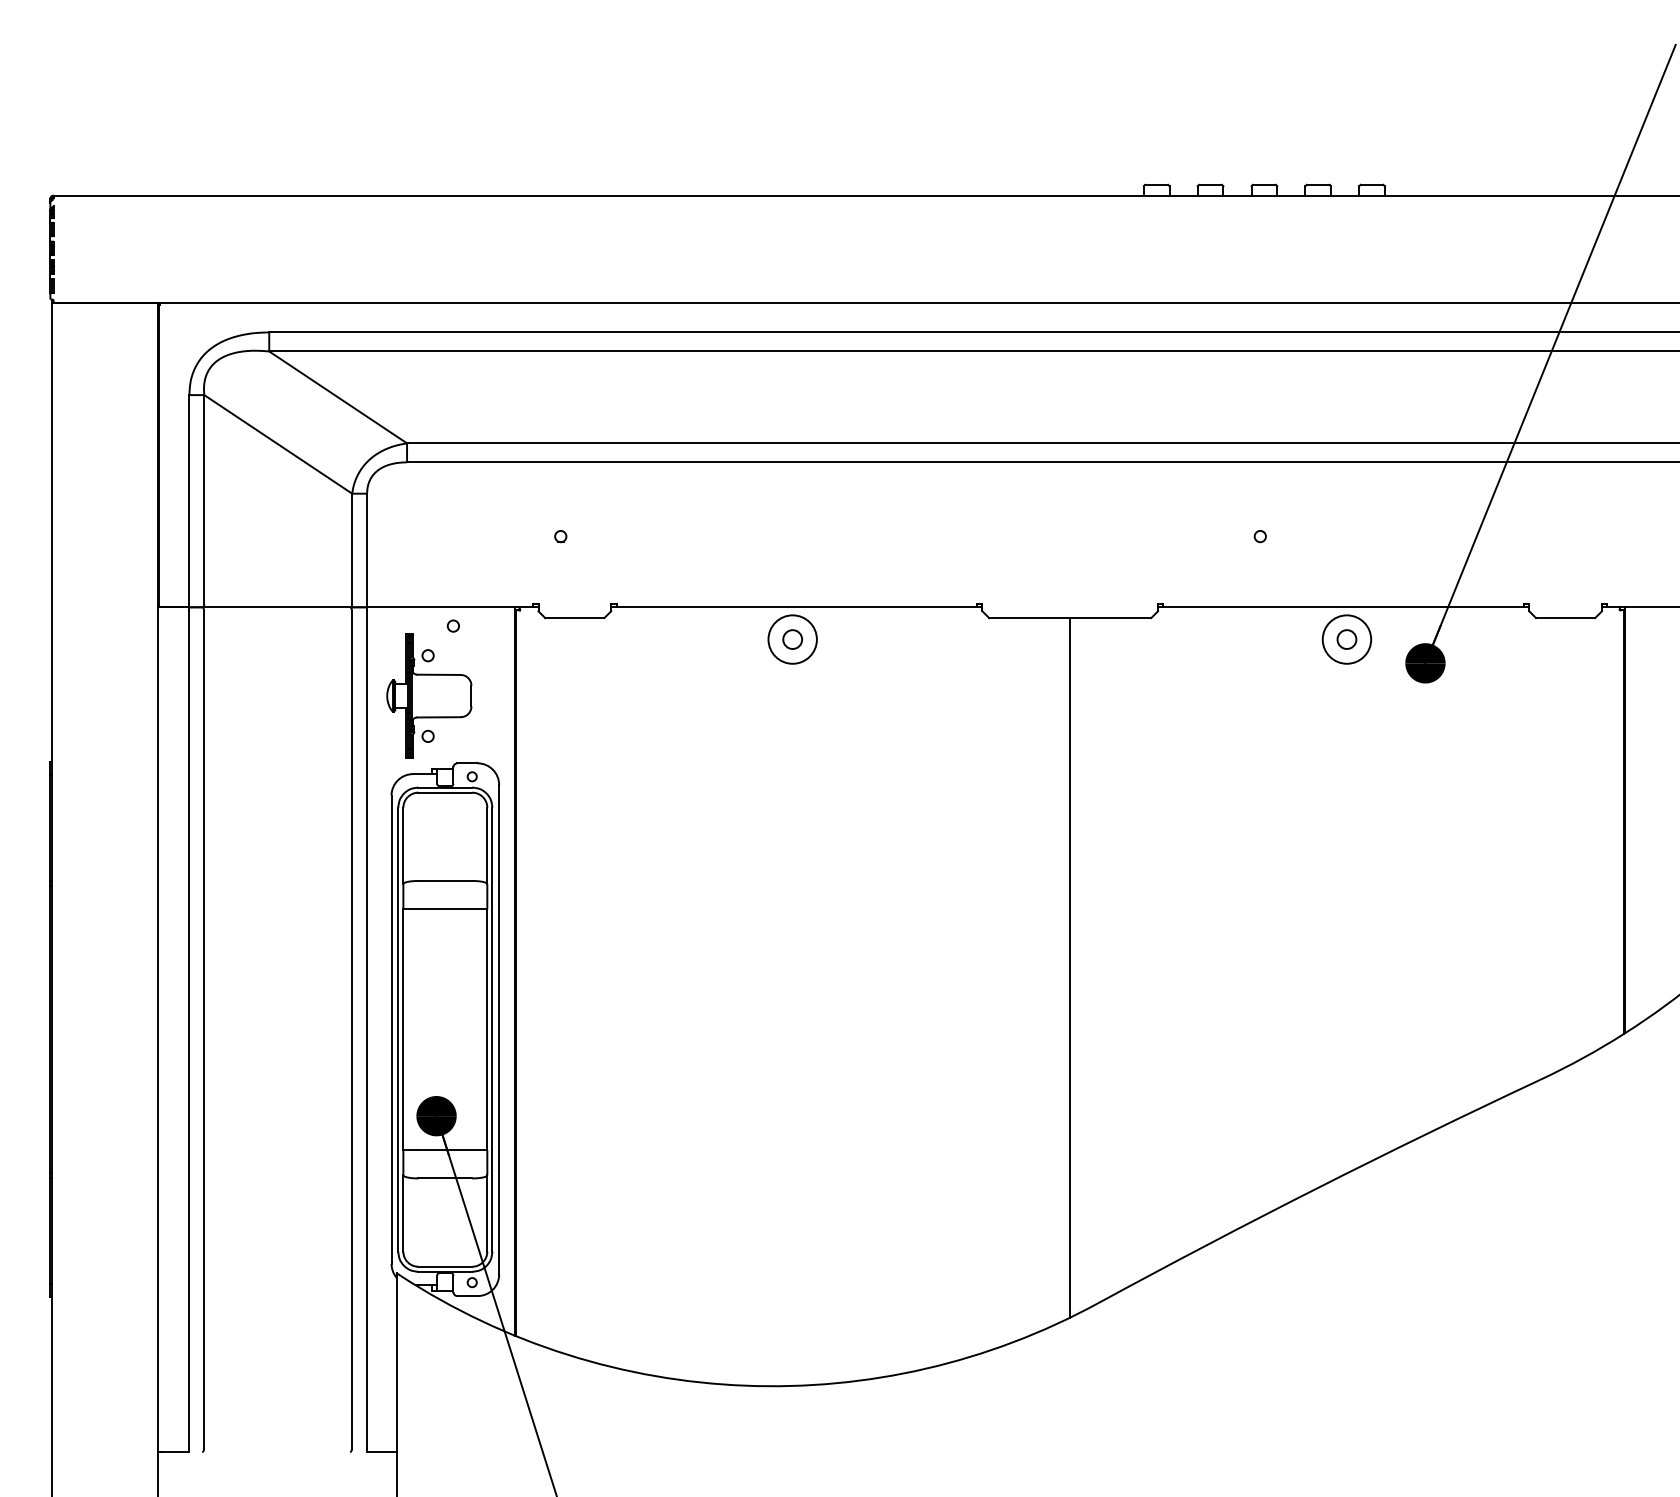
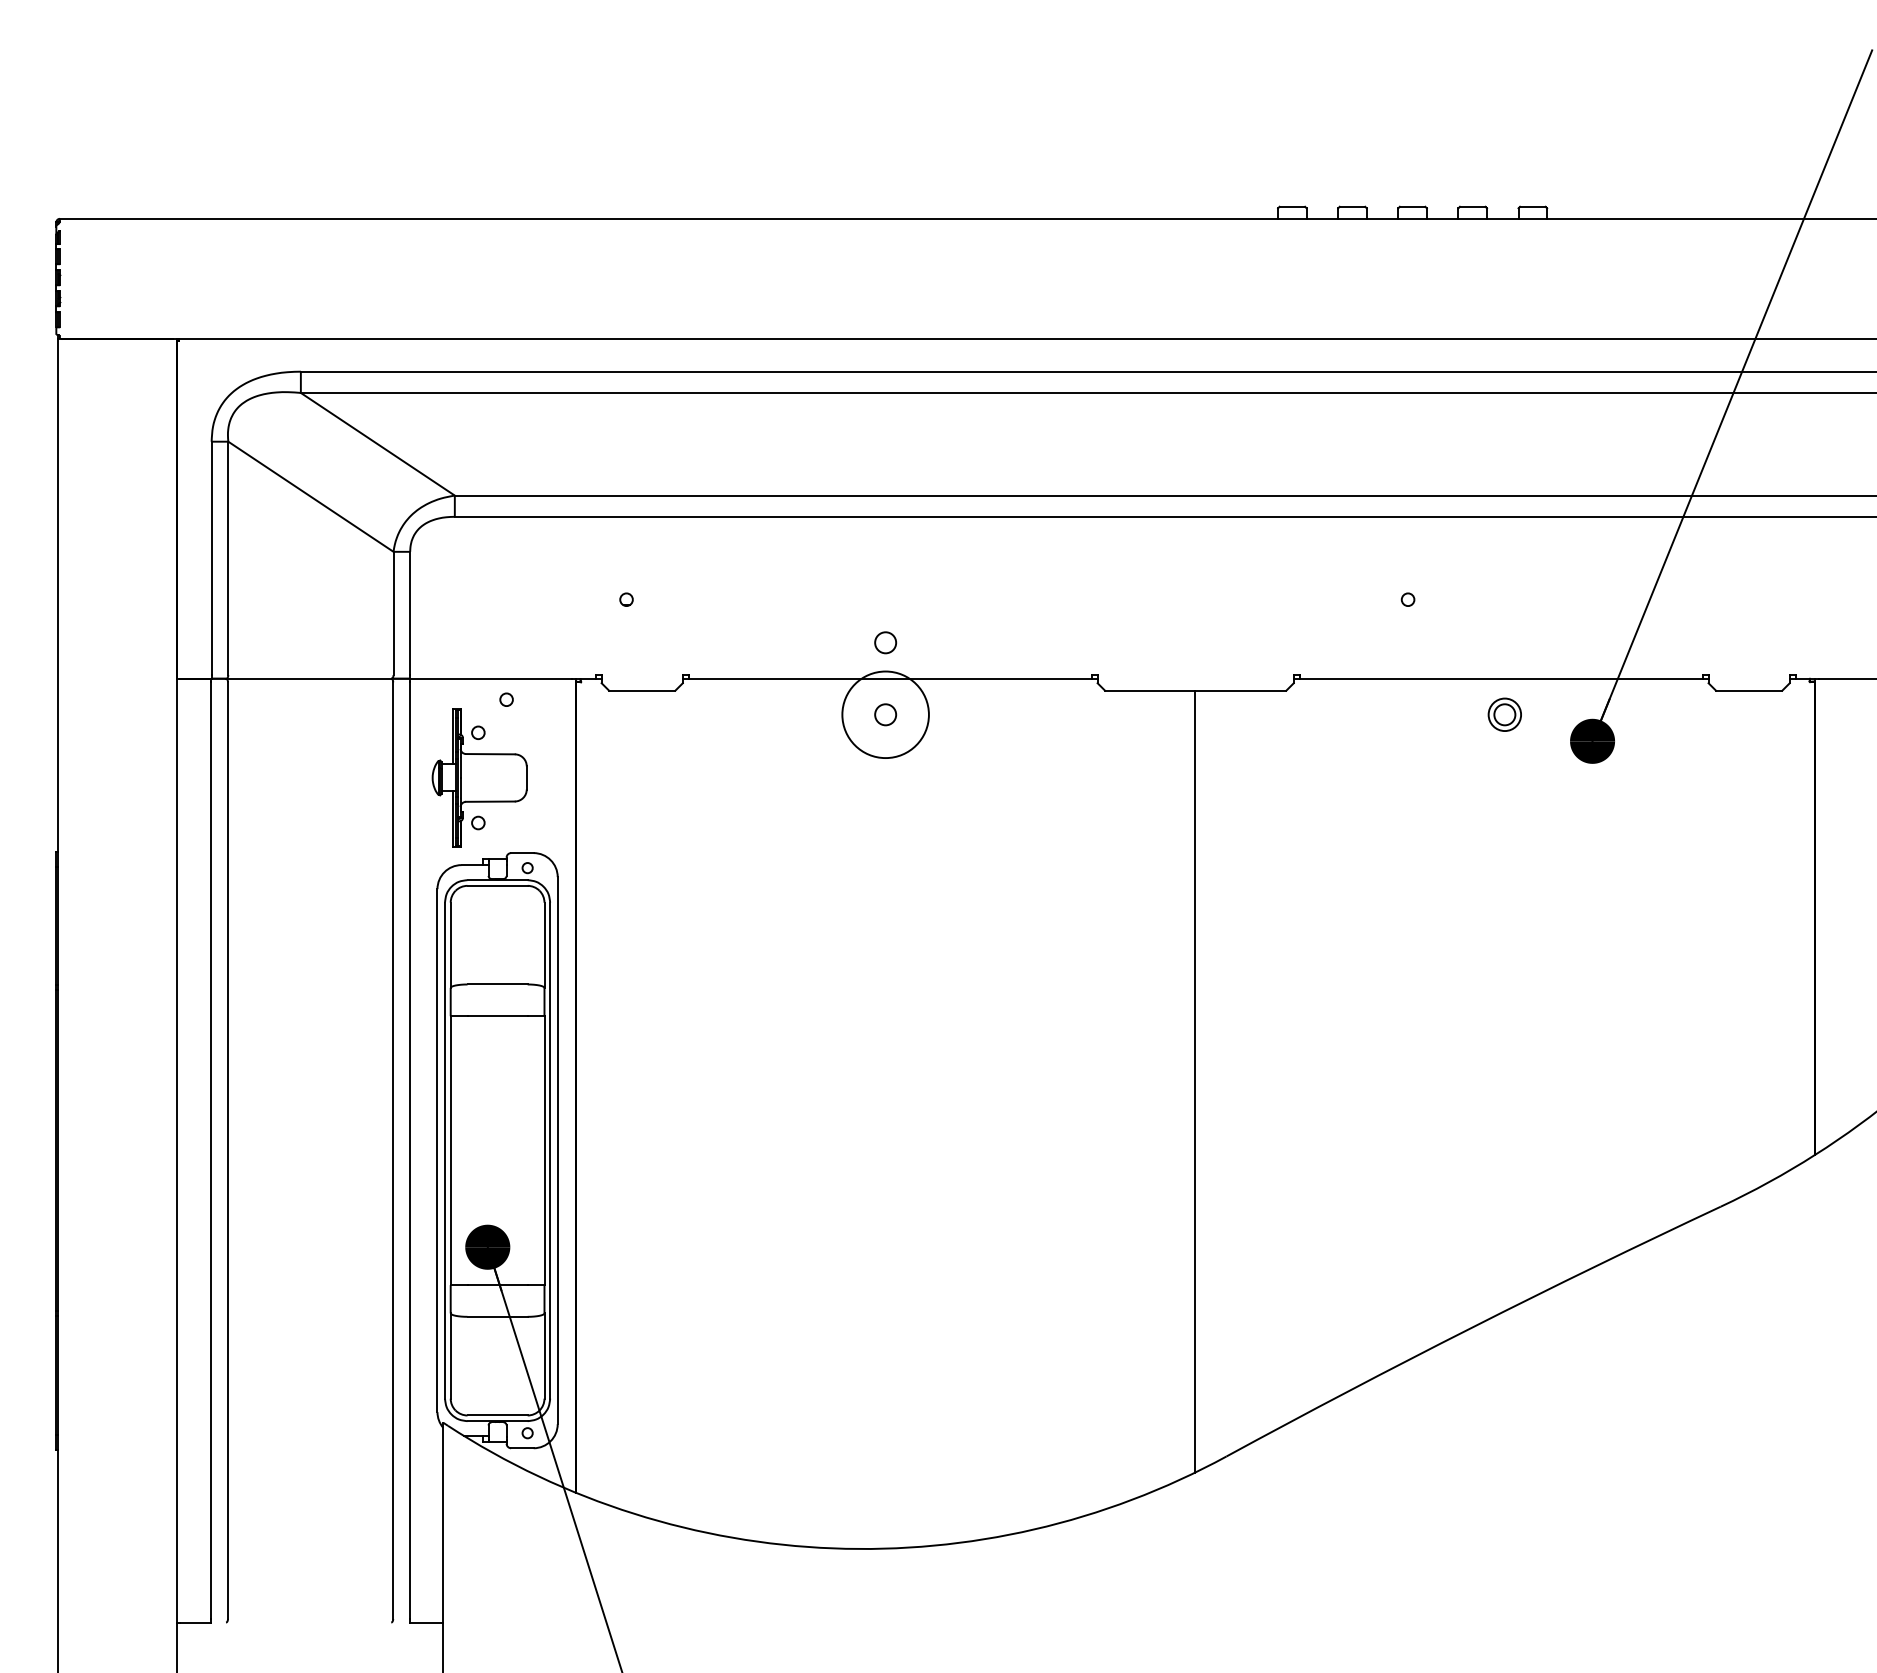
circle: (792, 574) -> (885, 642), added
circle: (792, 639) -> (885, 714), size x1.6
circle: (1346, 639) -> (1504, 714), size x0.6

